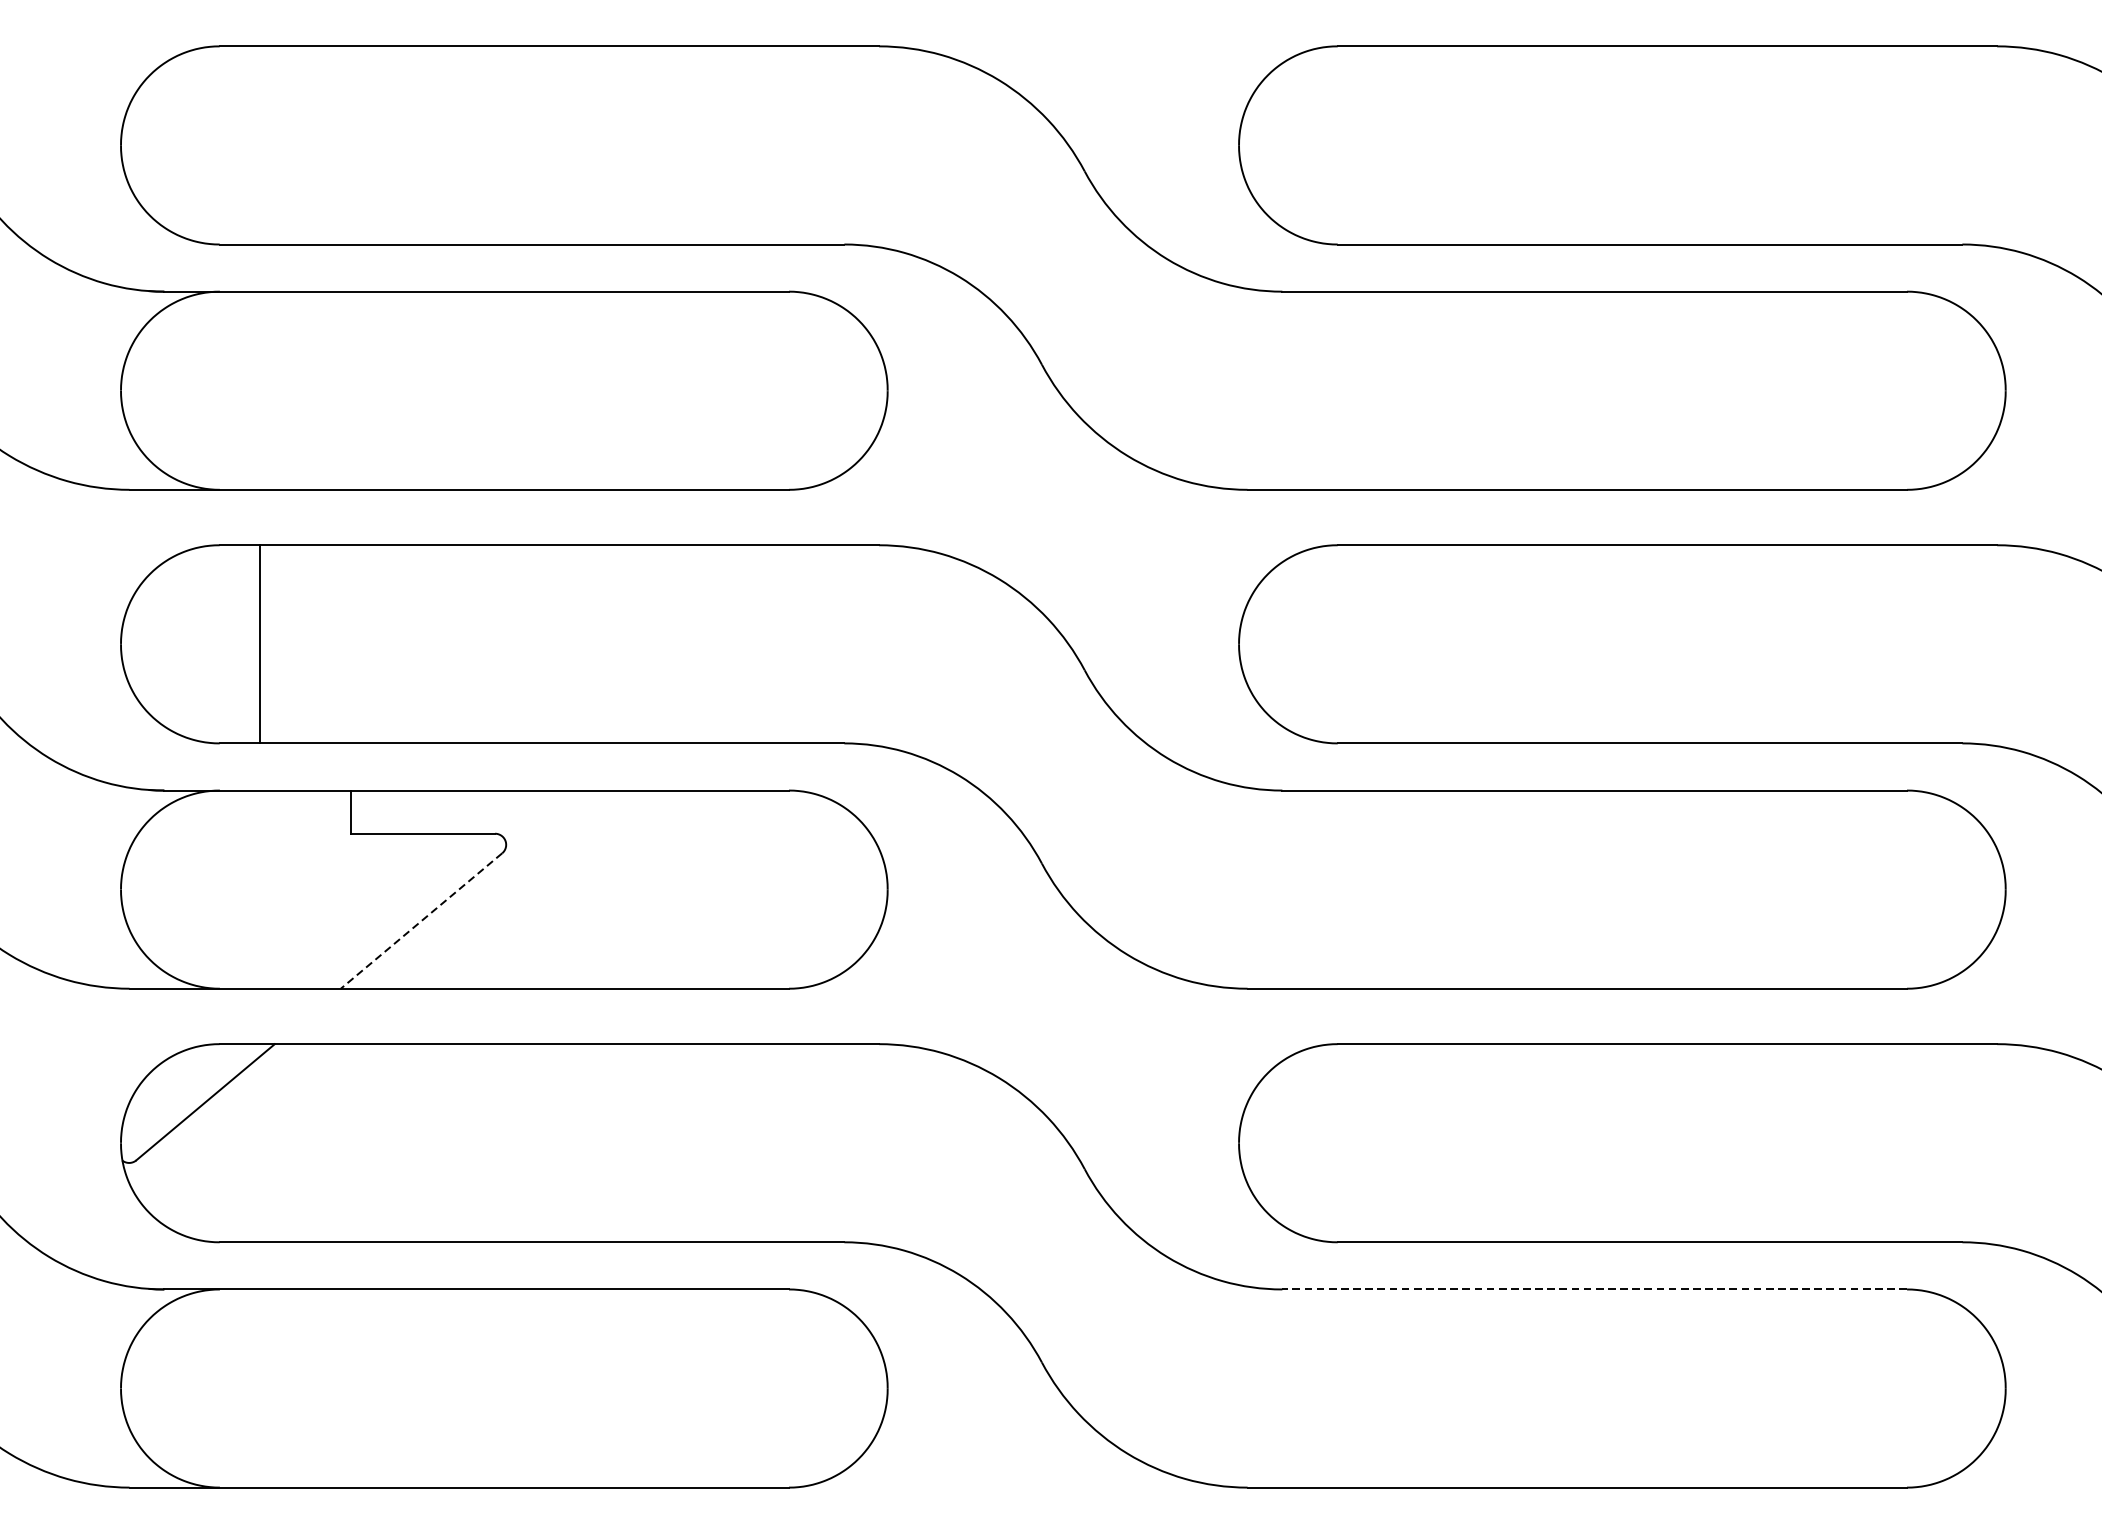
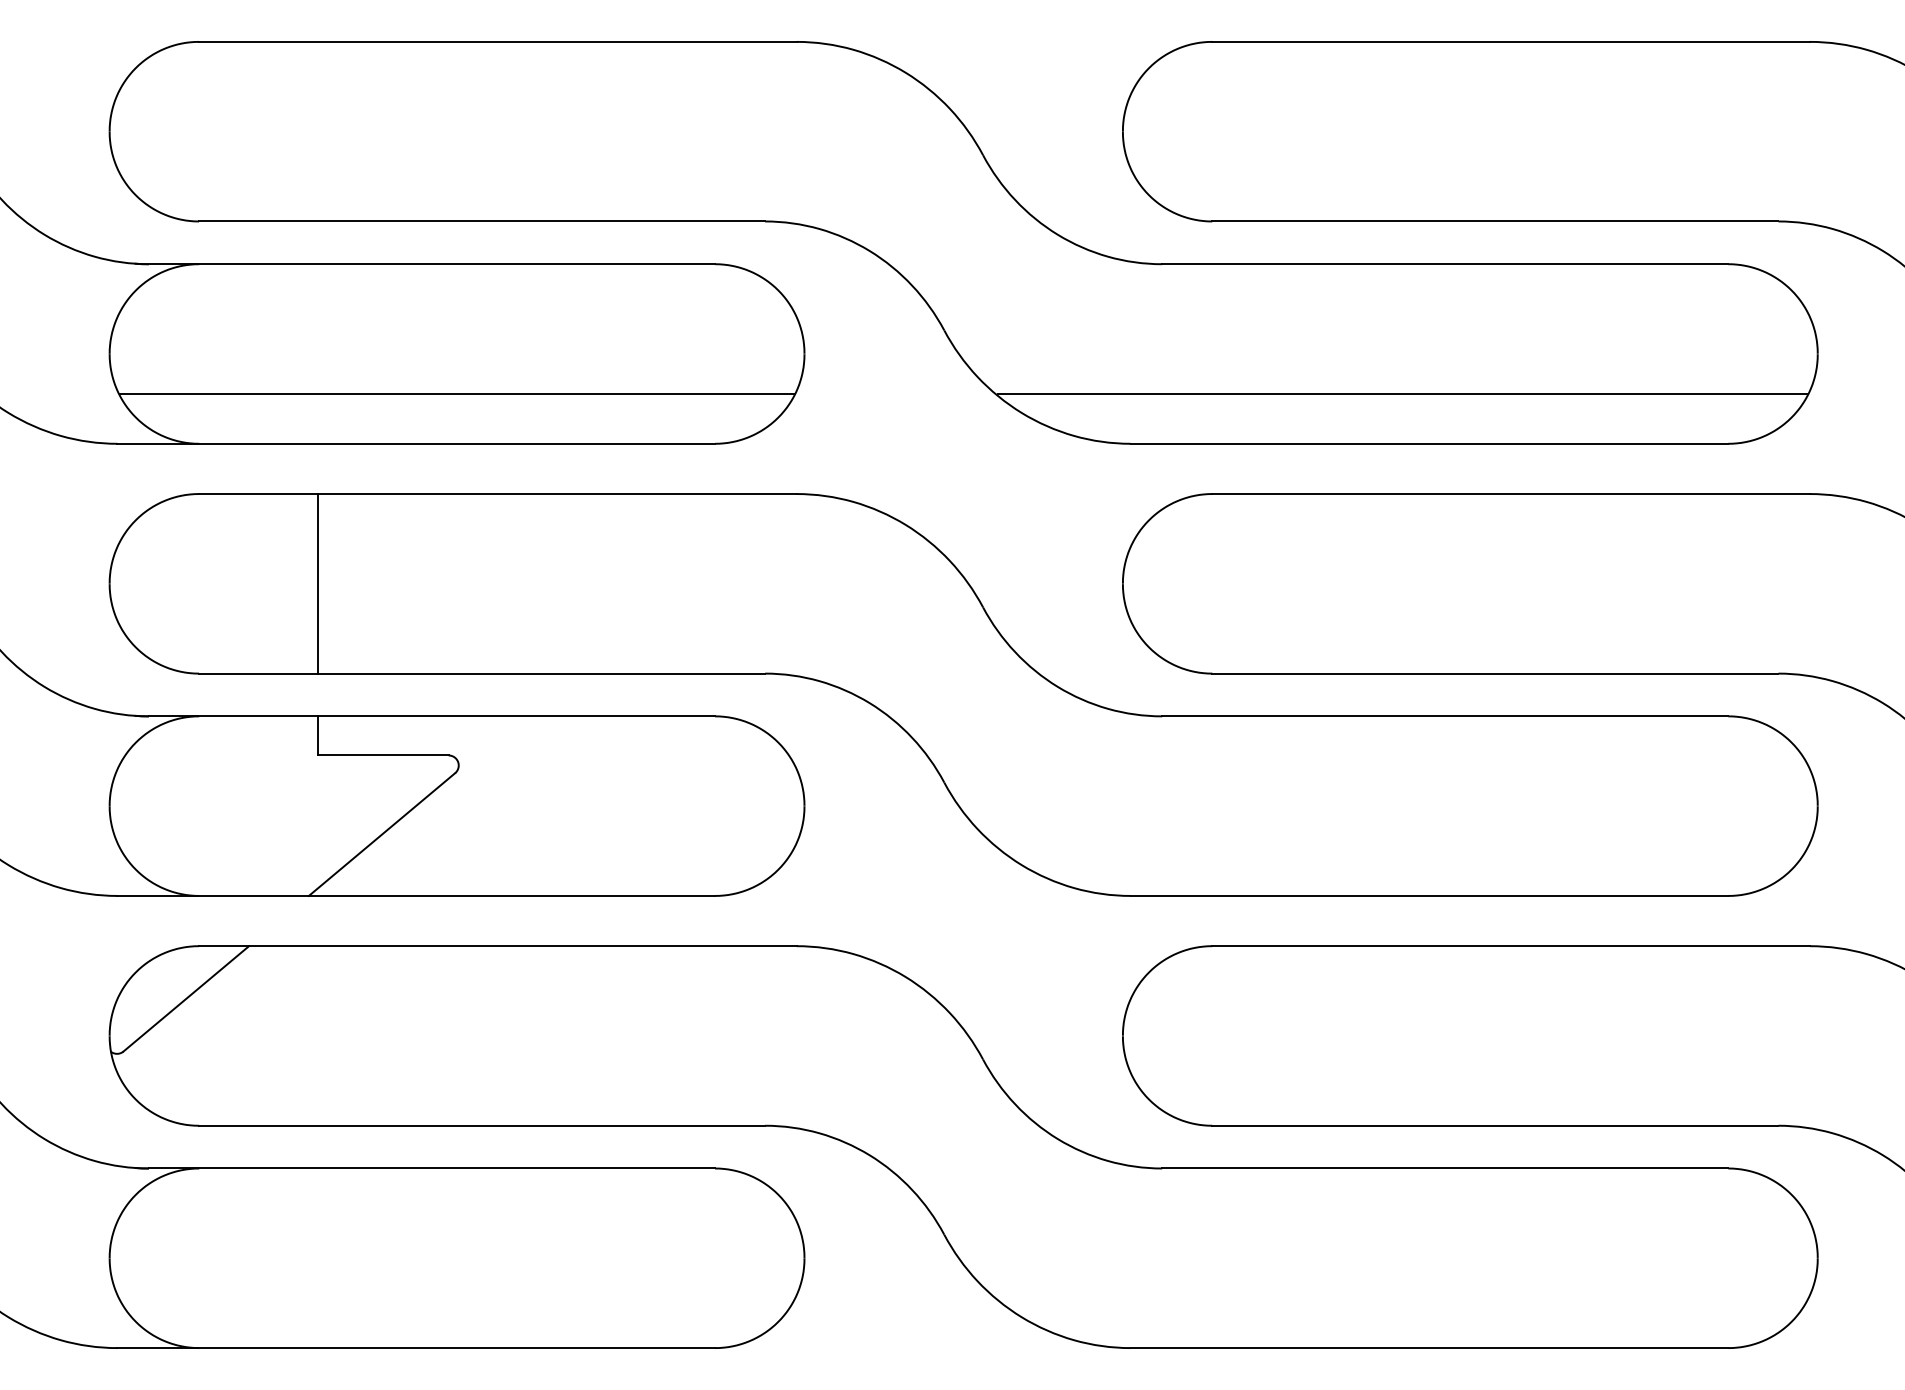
line: (504, 434) -> (457, 393), added
line: (1547, 434) -> (1402, 393), added
line: (260, 643) -> (318, 583), moved
line: (420, 920) -> (381, 834), dashed -> solid
line: (1593, 1289) -> (1444, 1168), dashed -> solid

